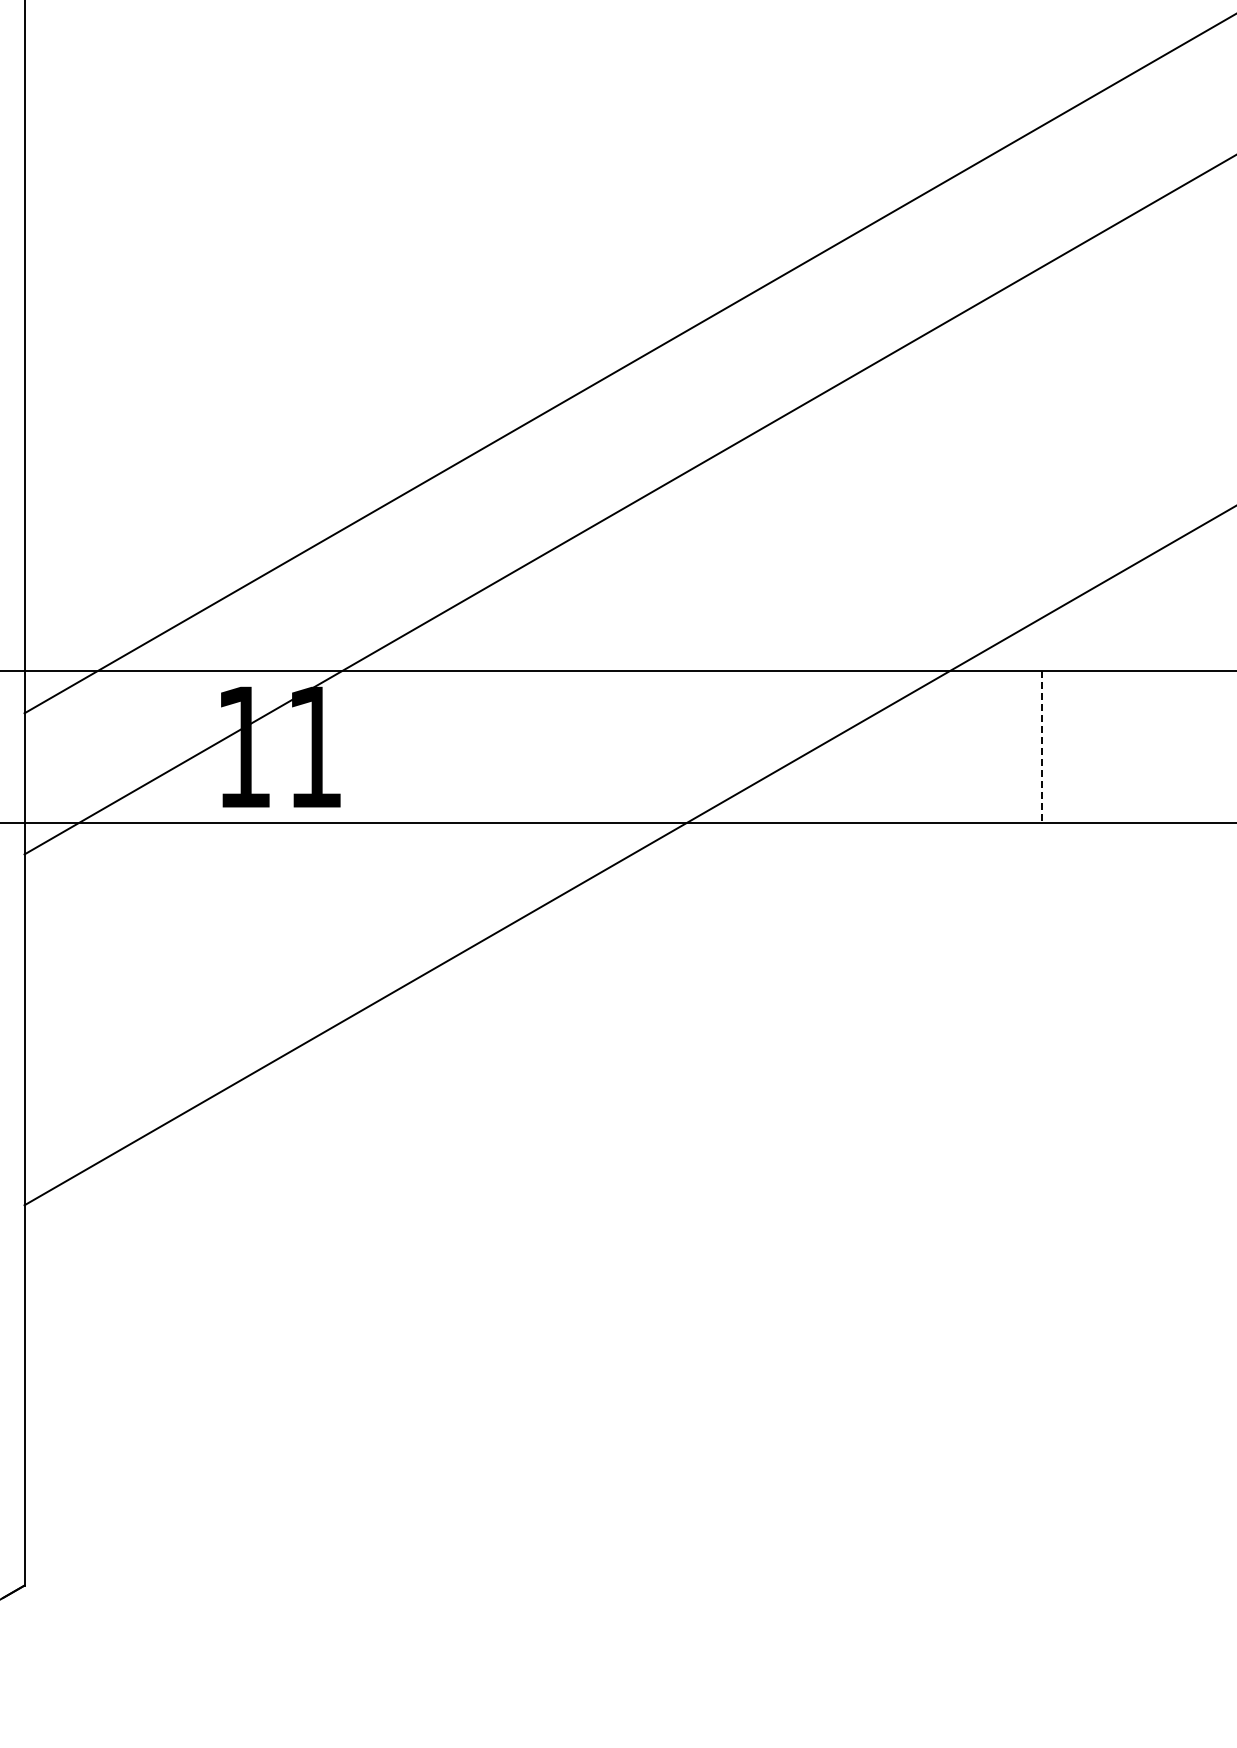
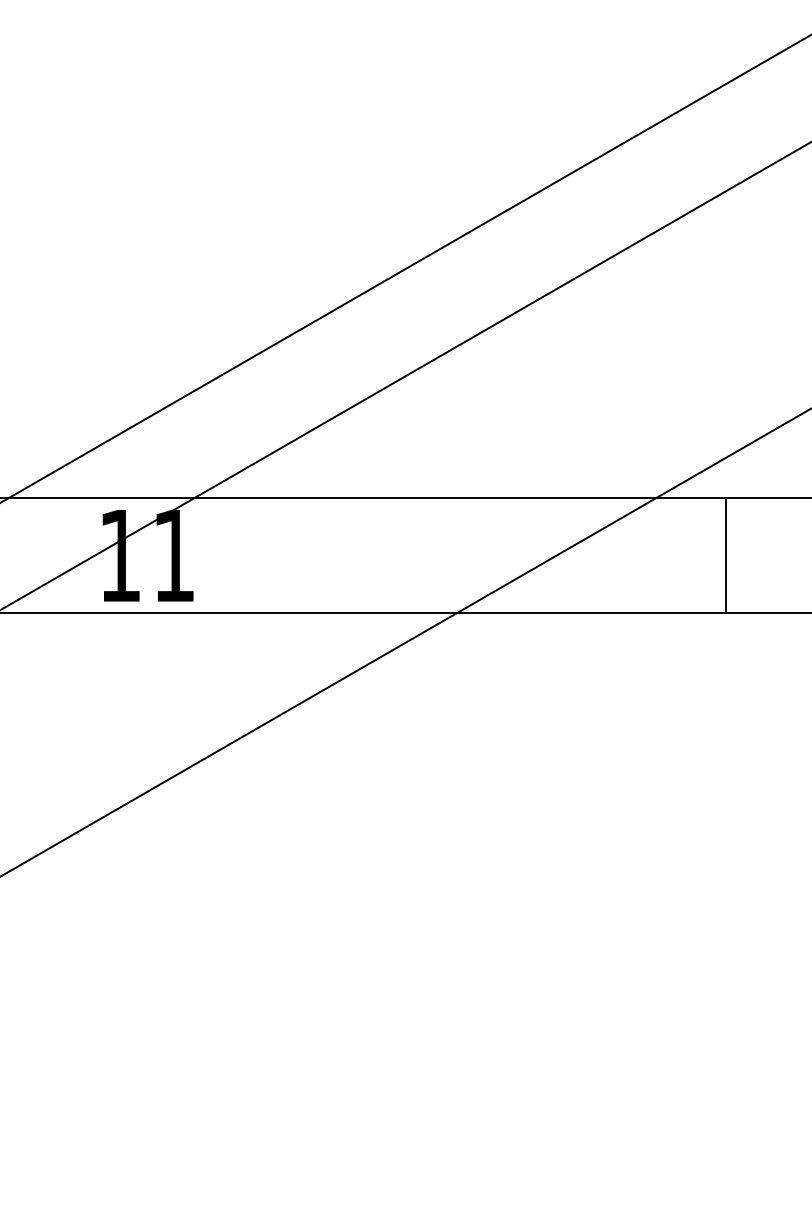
line: (1041, 746) -> (726, 555), dashed -> solid

